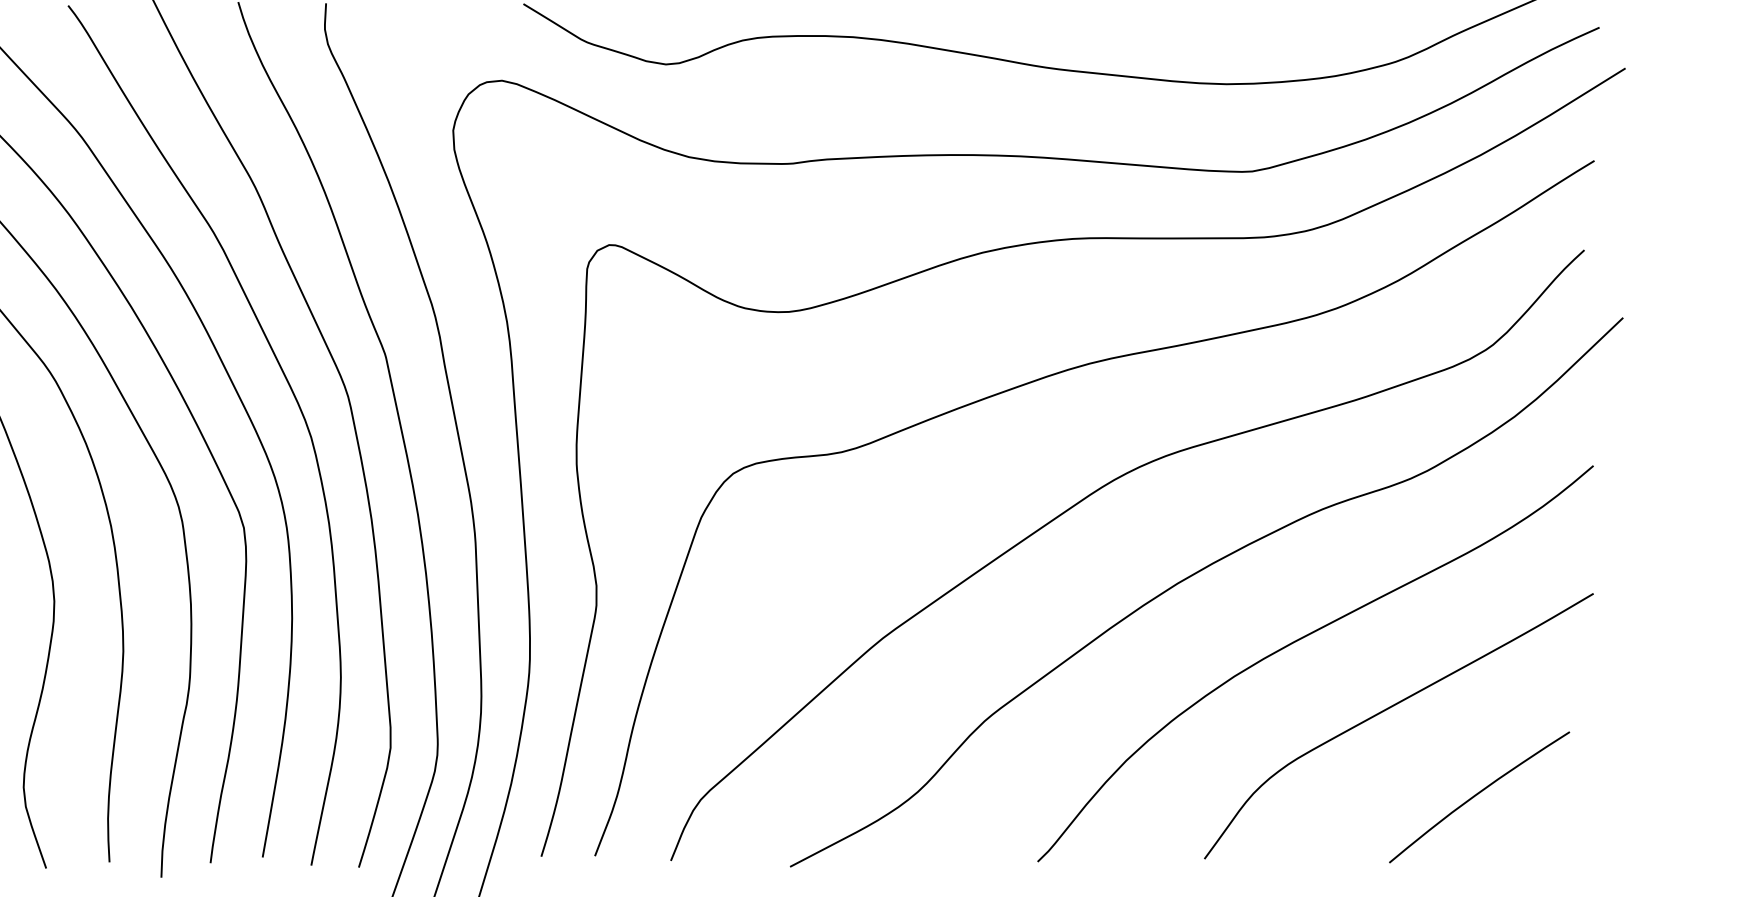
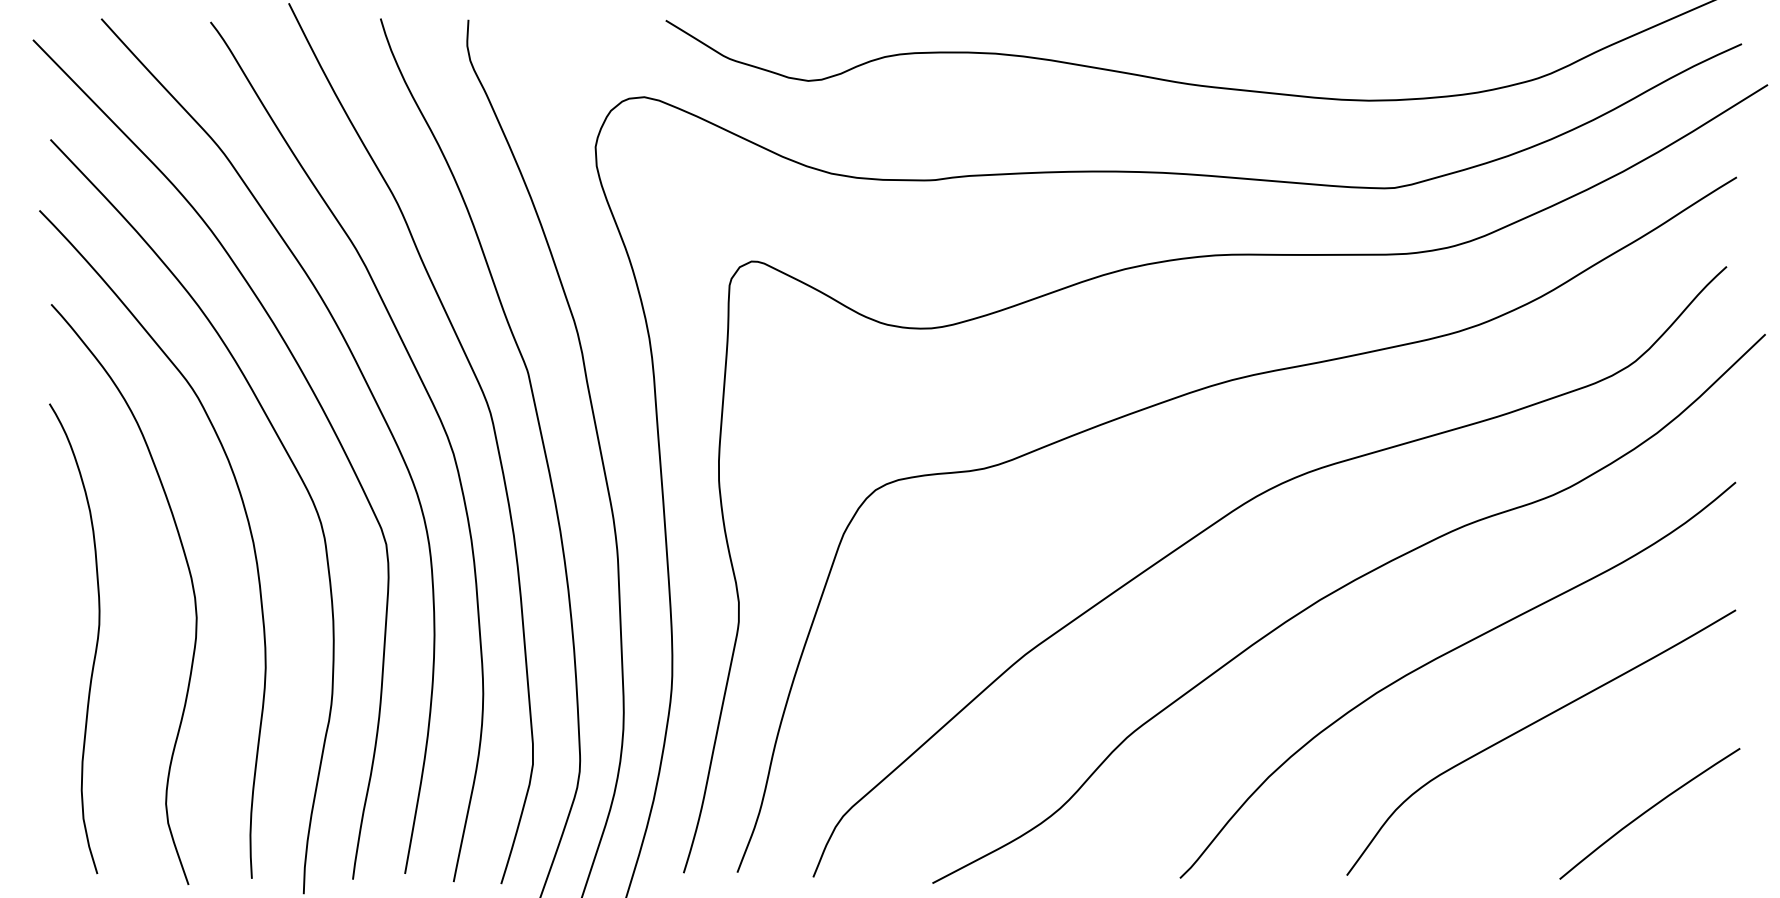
curve: (1478, 795) -> (1648, 811), moved

